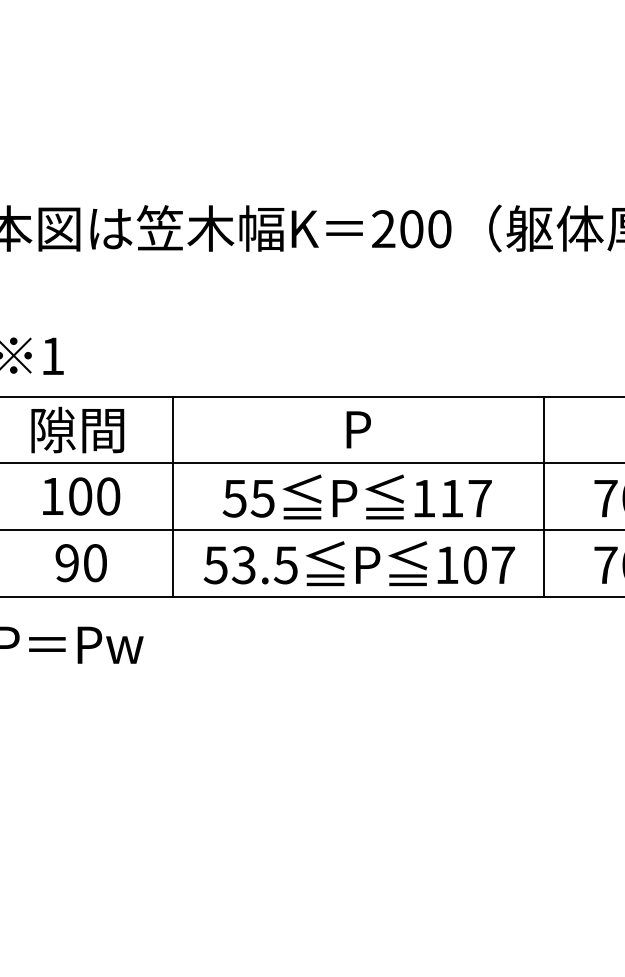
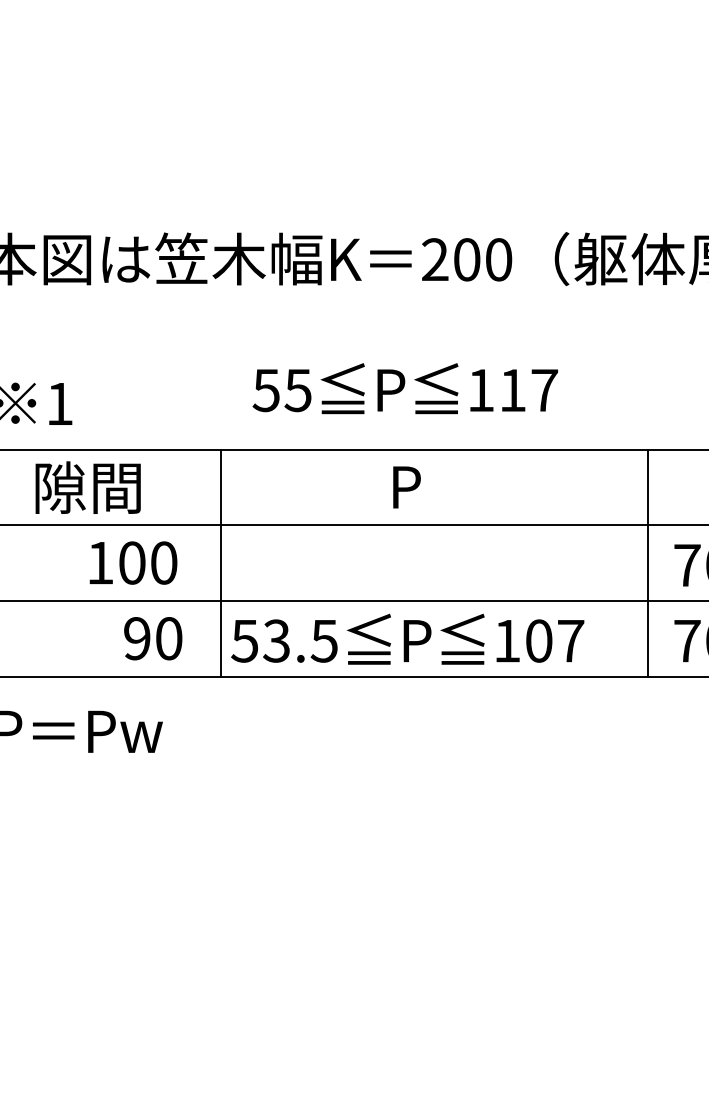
text: (81, 495) -> (133, 562), moved
line: (173, 495) -> (220, 562), moved
line: (543, 495) -> (647, 562), moved
text: (356, 496) -> (404, 388), moved
text: (81, 562) -> (153, 638), moved

